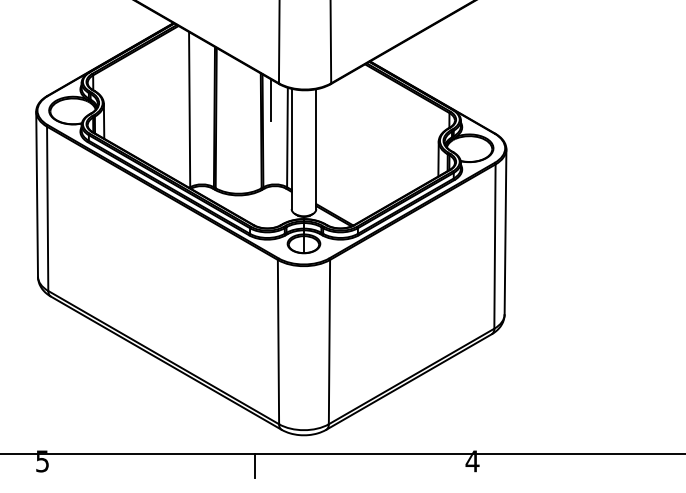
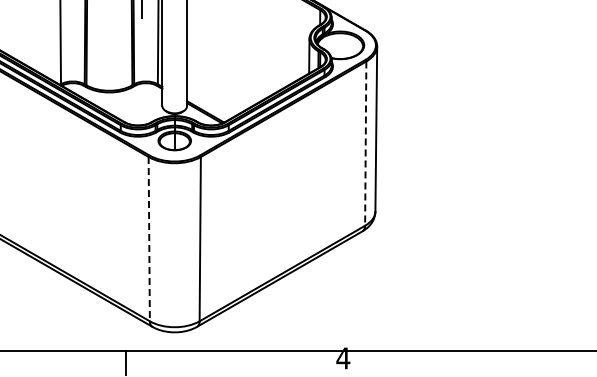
line: (494, 247) -> (365, 144), solid -> dashed
line: (278, 342) -> (149, 239), solid -> dashed

